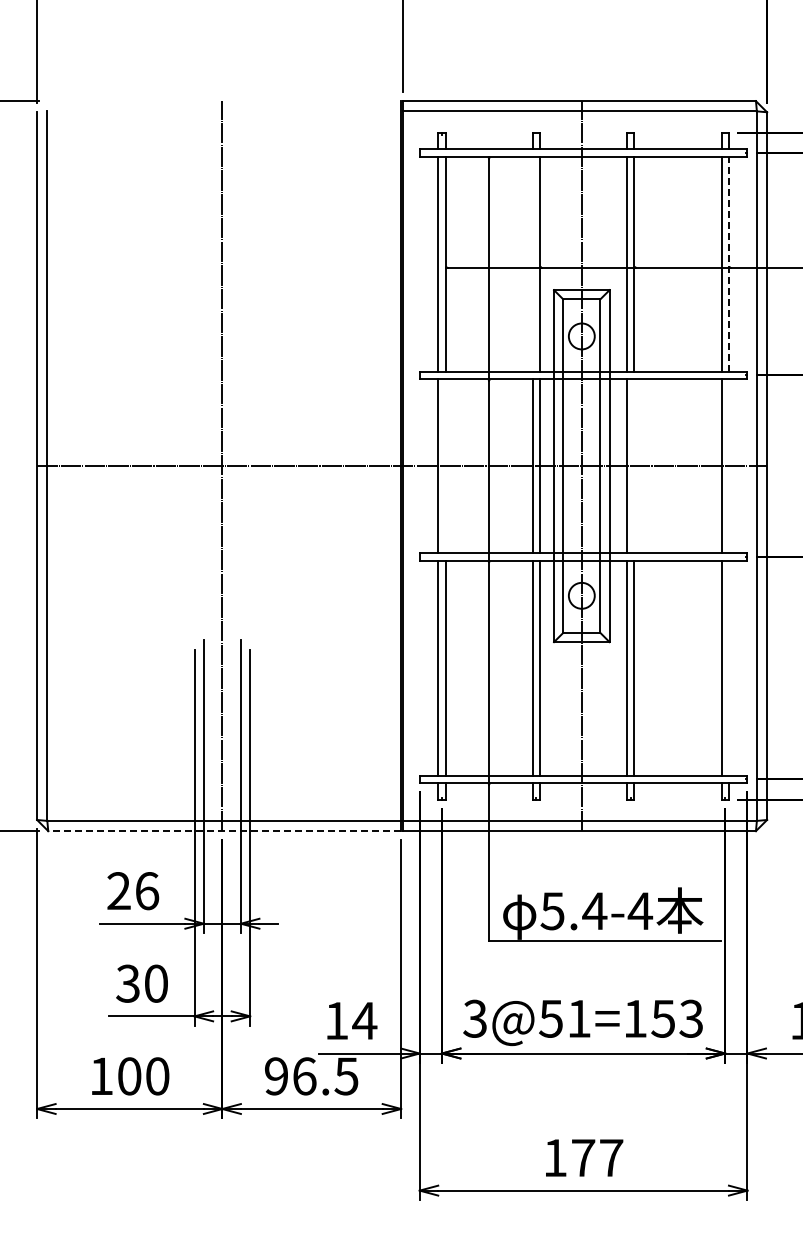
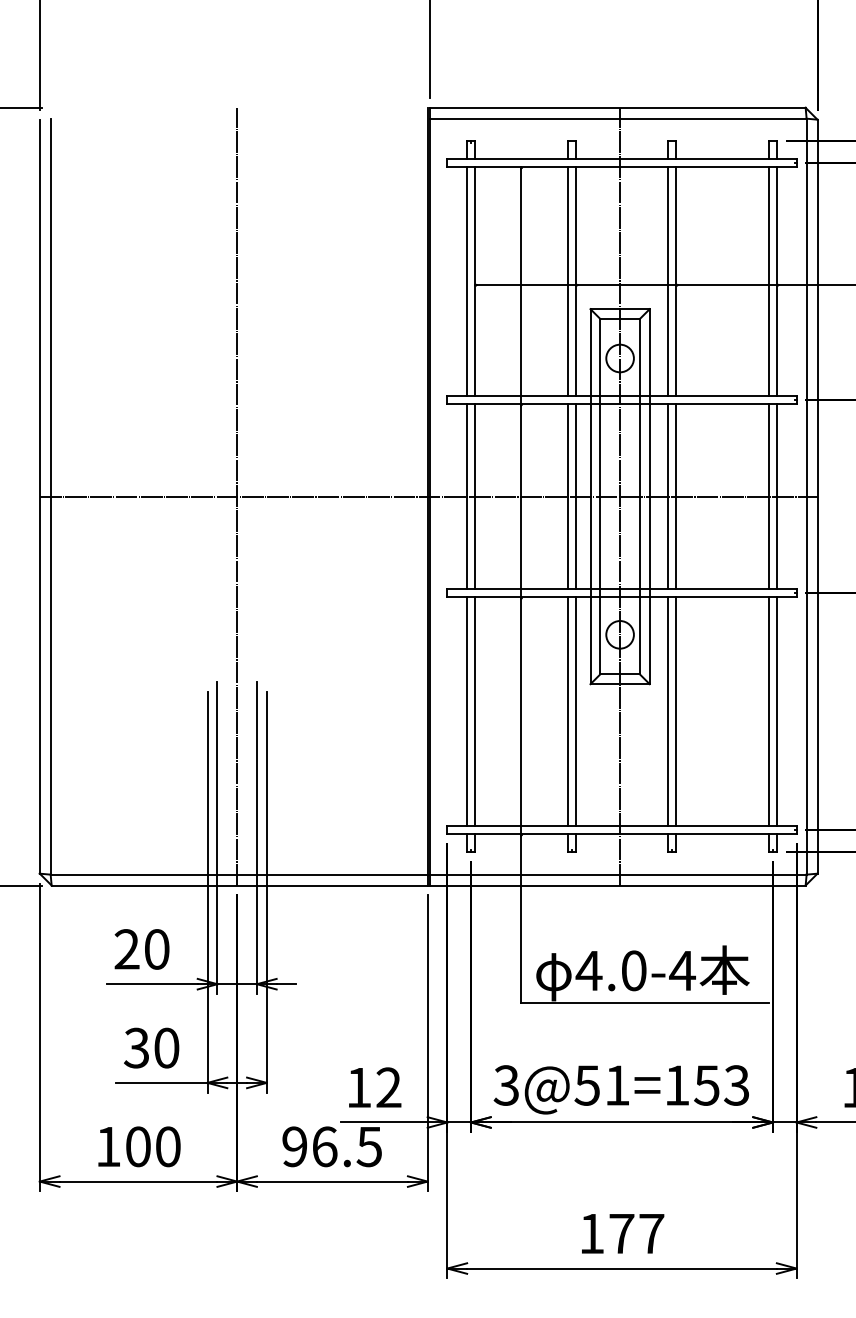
line: (532, 263) -> (567, 280), added
line: (728, 263) -> (776, 280), dashed -> solid
line: (445, 466) -> (474, 497), added
line: (634, 466) -> (676, 497), added
line: (728, 466) -> (776, 497), added
line: (728, 667) -> (776, 711), added
line: (224, 831) -> (239, 885), dashed -> solid
text: (147, 891) -> (157, 949), 26 -> 20
text: (573, 911) -> (611, 971), 5.4-4 -> 4.0-4
text: (364, 1020) -> (388, 1087), 14 -> 12

